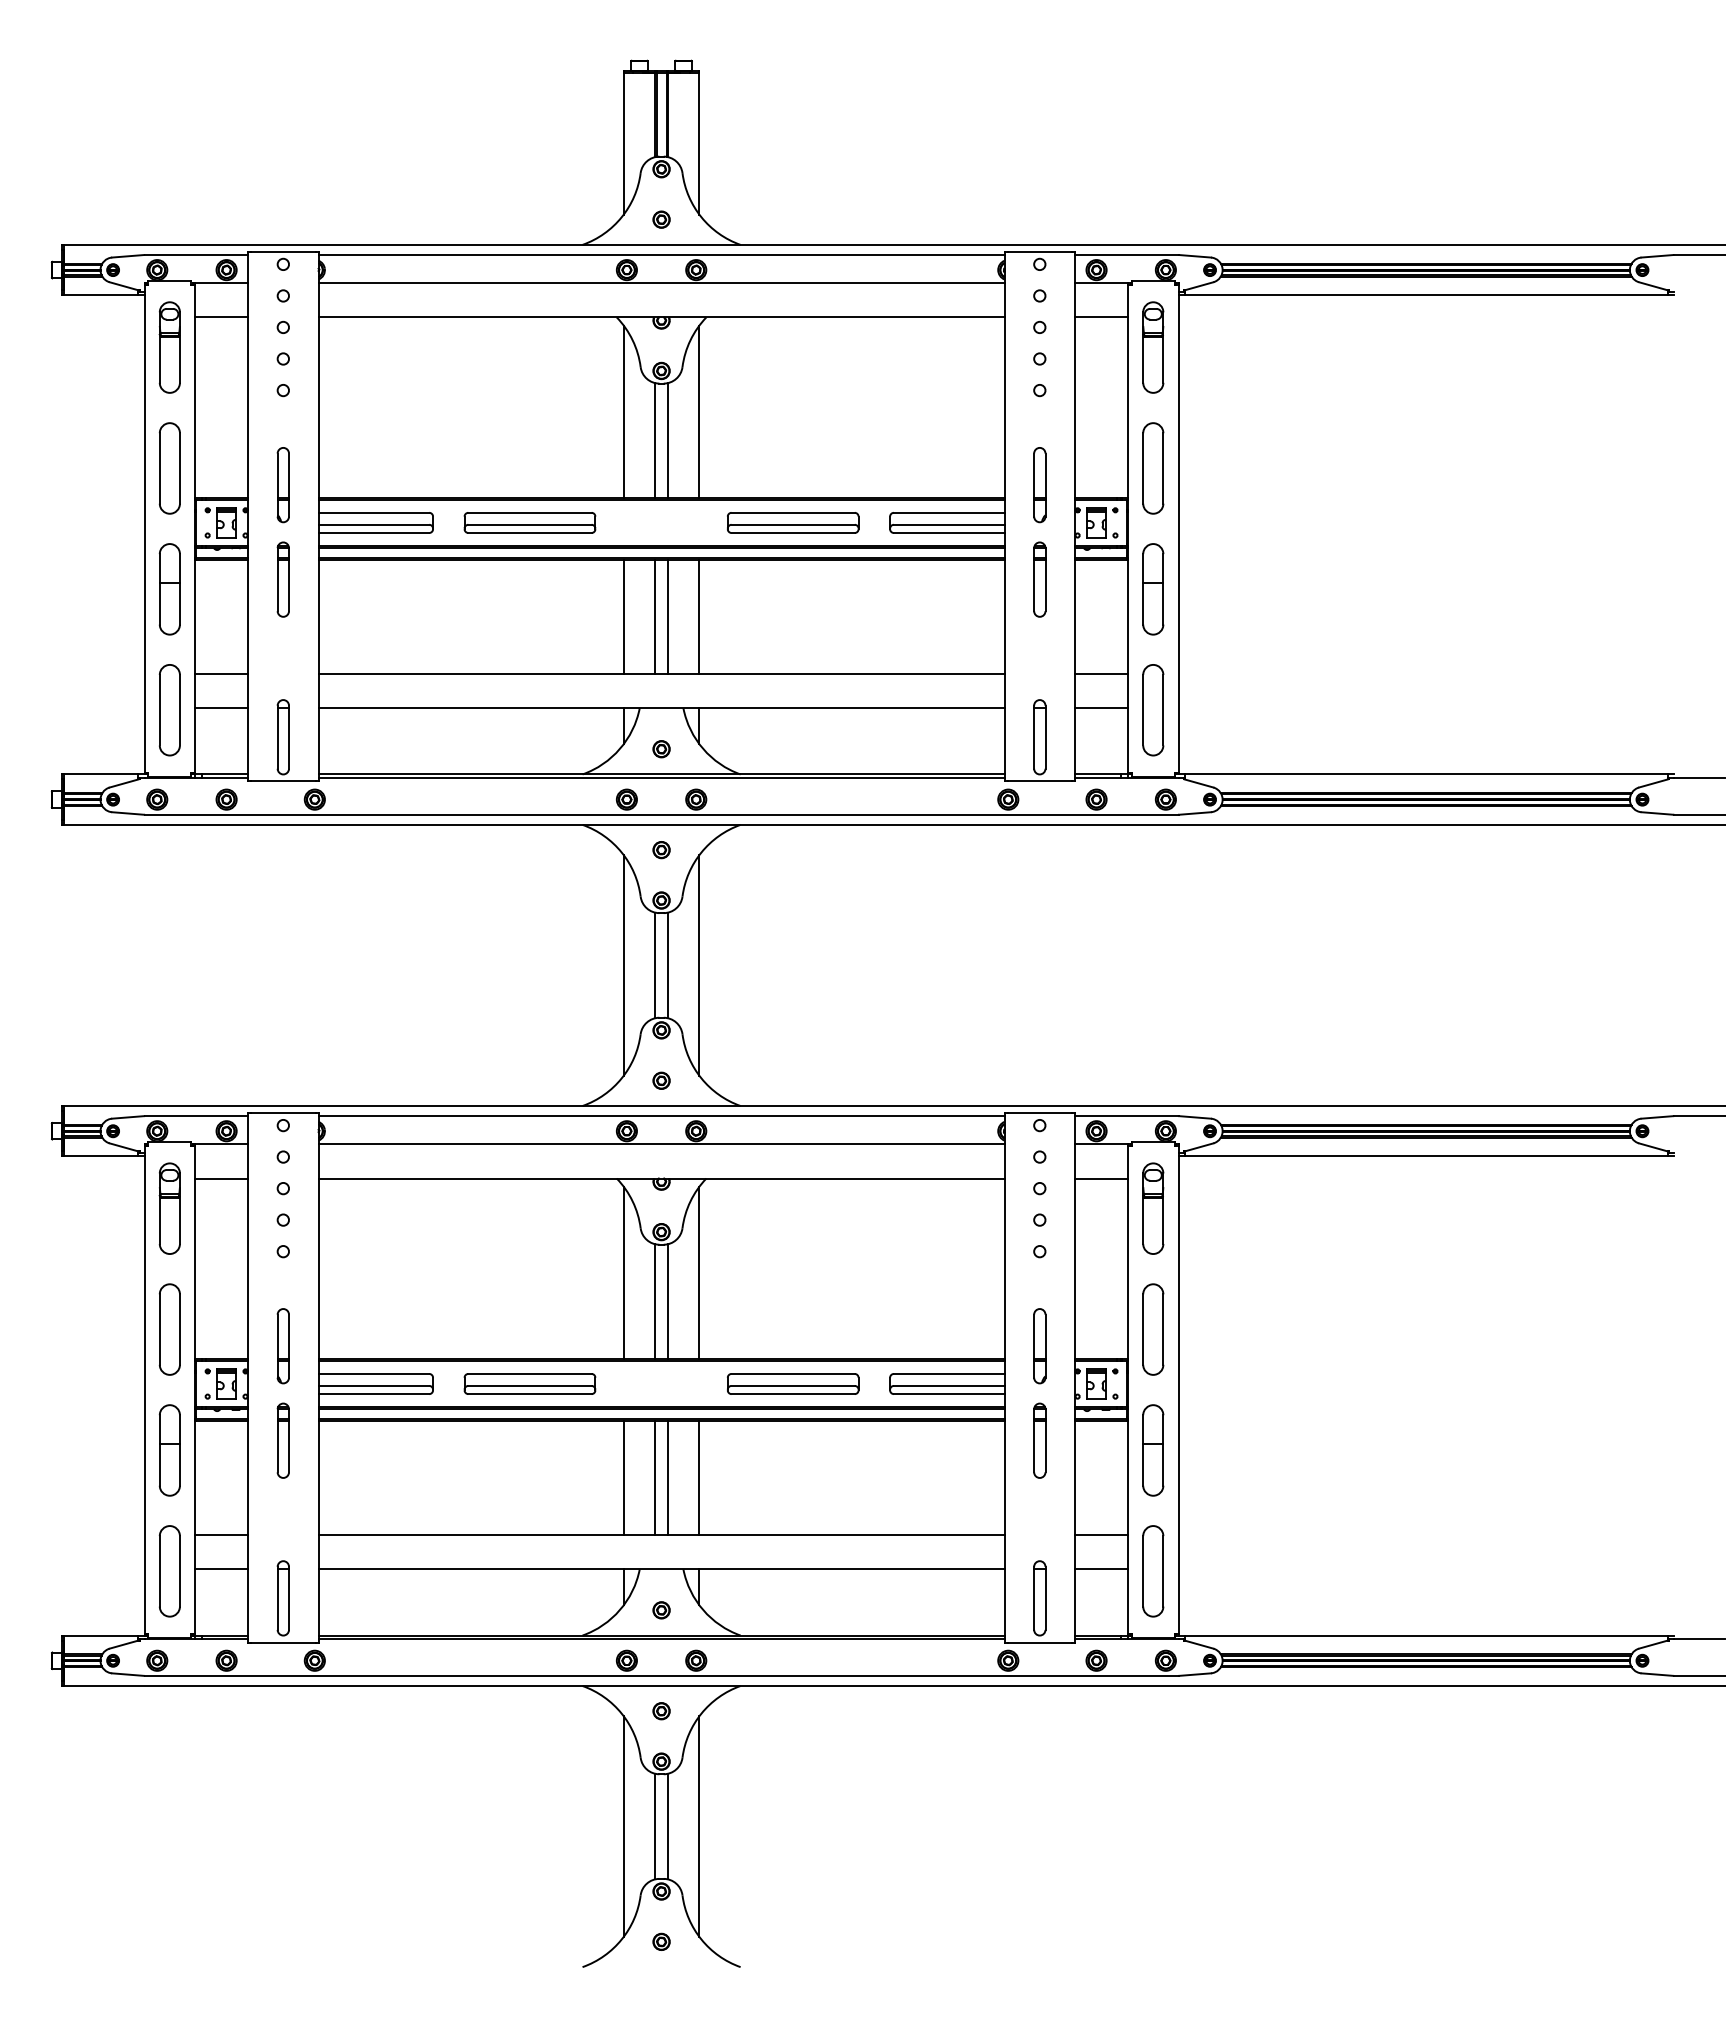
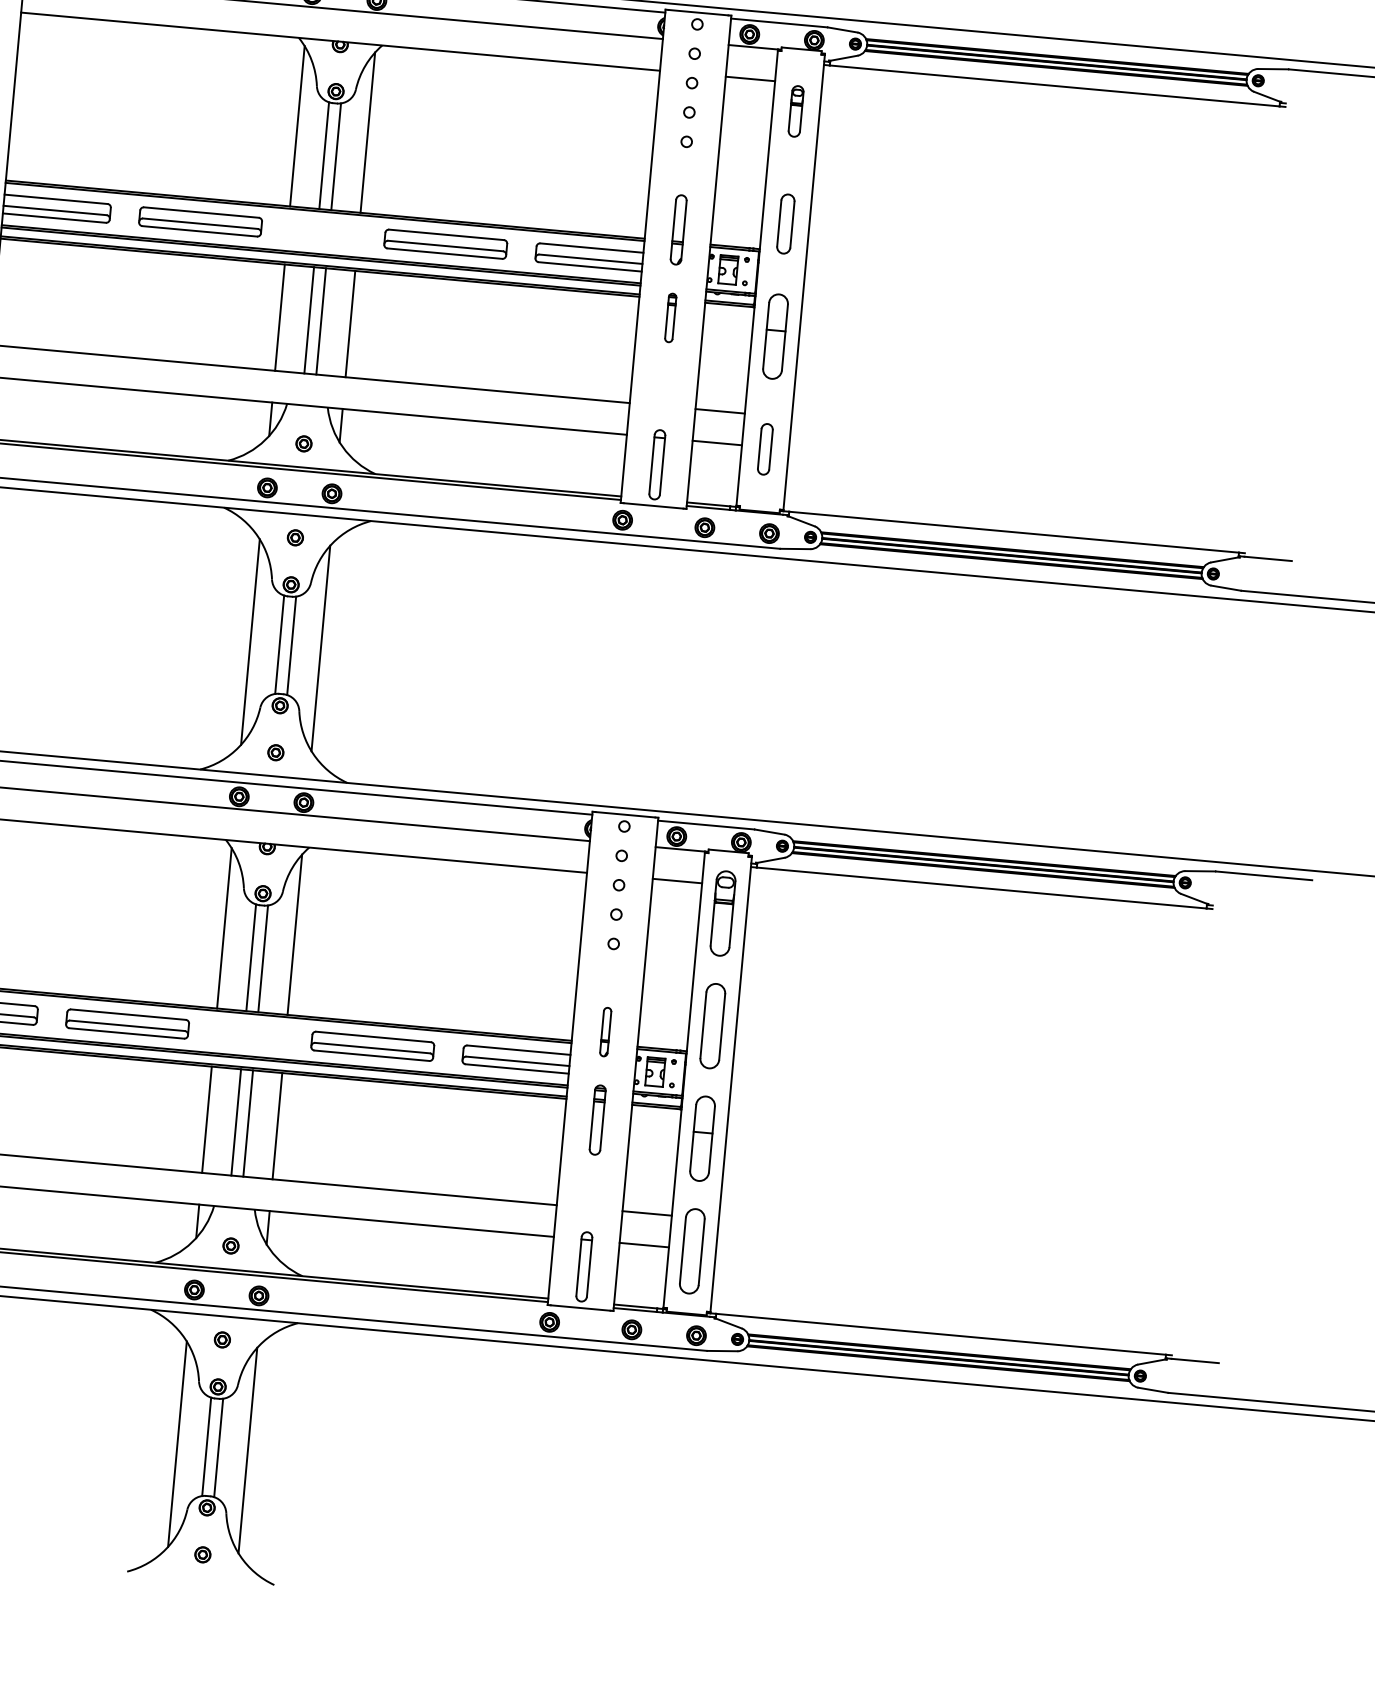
part: (1153, 347) -> (796, 111), size x0.6
part: (1153, 468) -> (785, 224), size x0.7
part: (1039, 579) -> (670, 317), size x0.7
part: (1153, 710) -> (765, 449), size x0.6
part: (1039, 1346) -> (605, 1032), size x0.7

